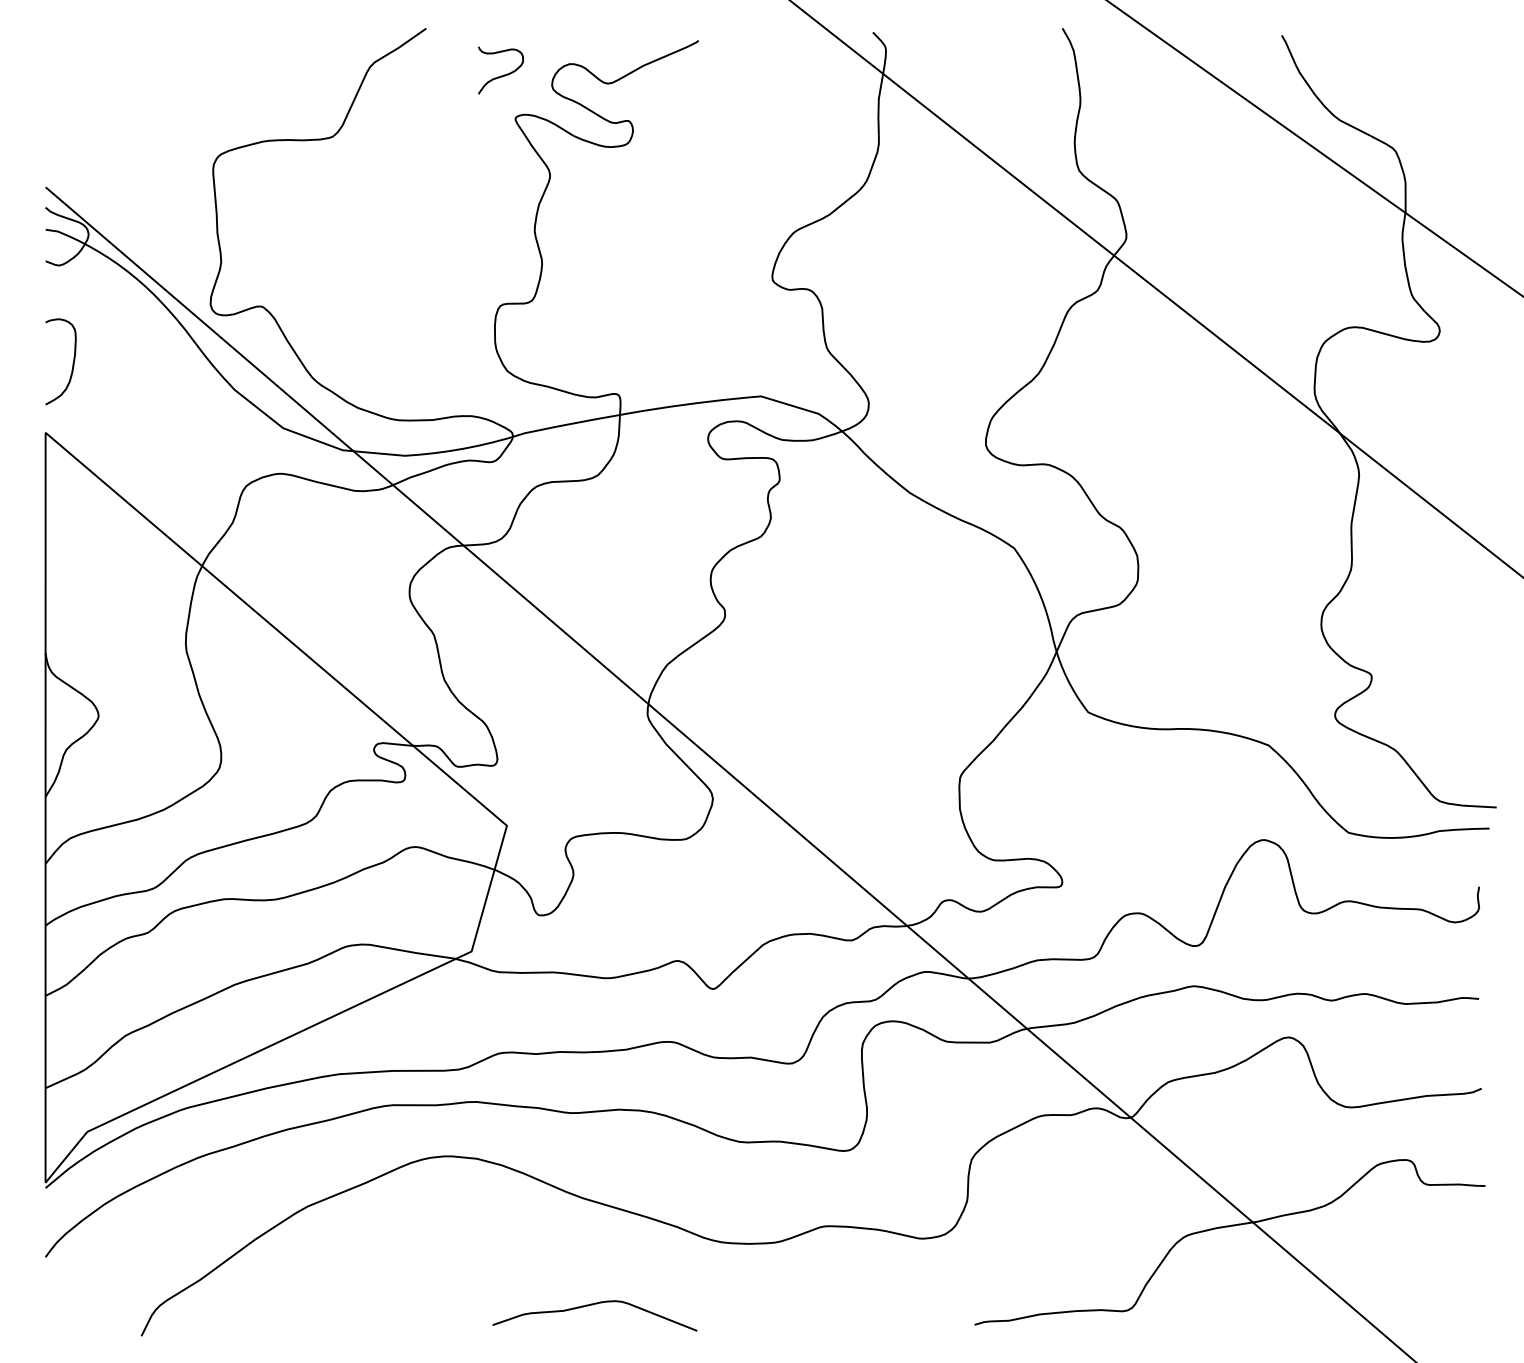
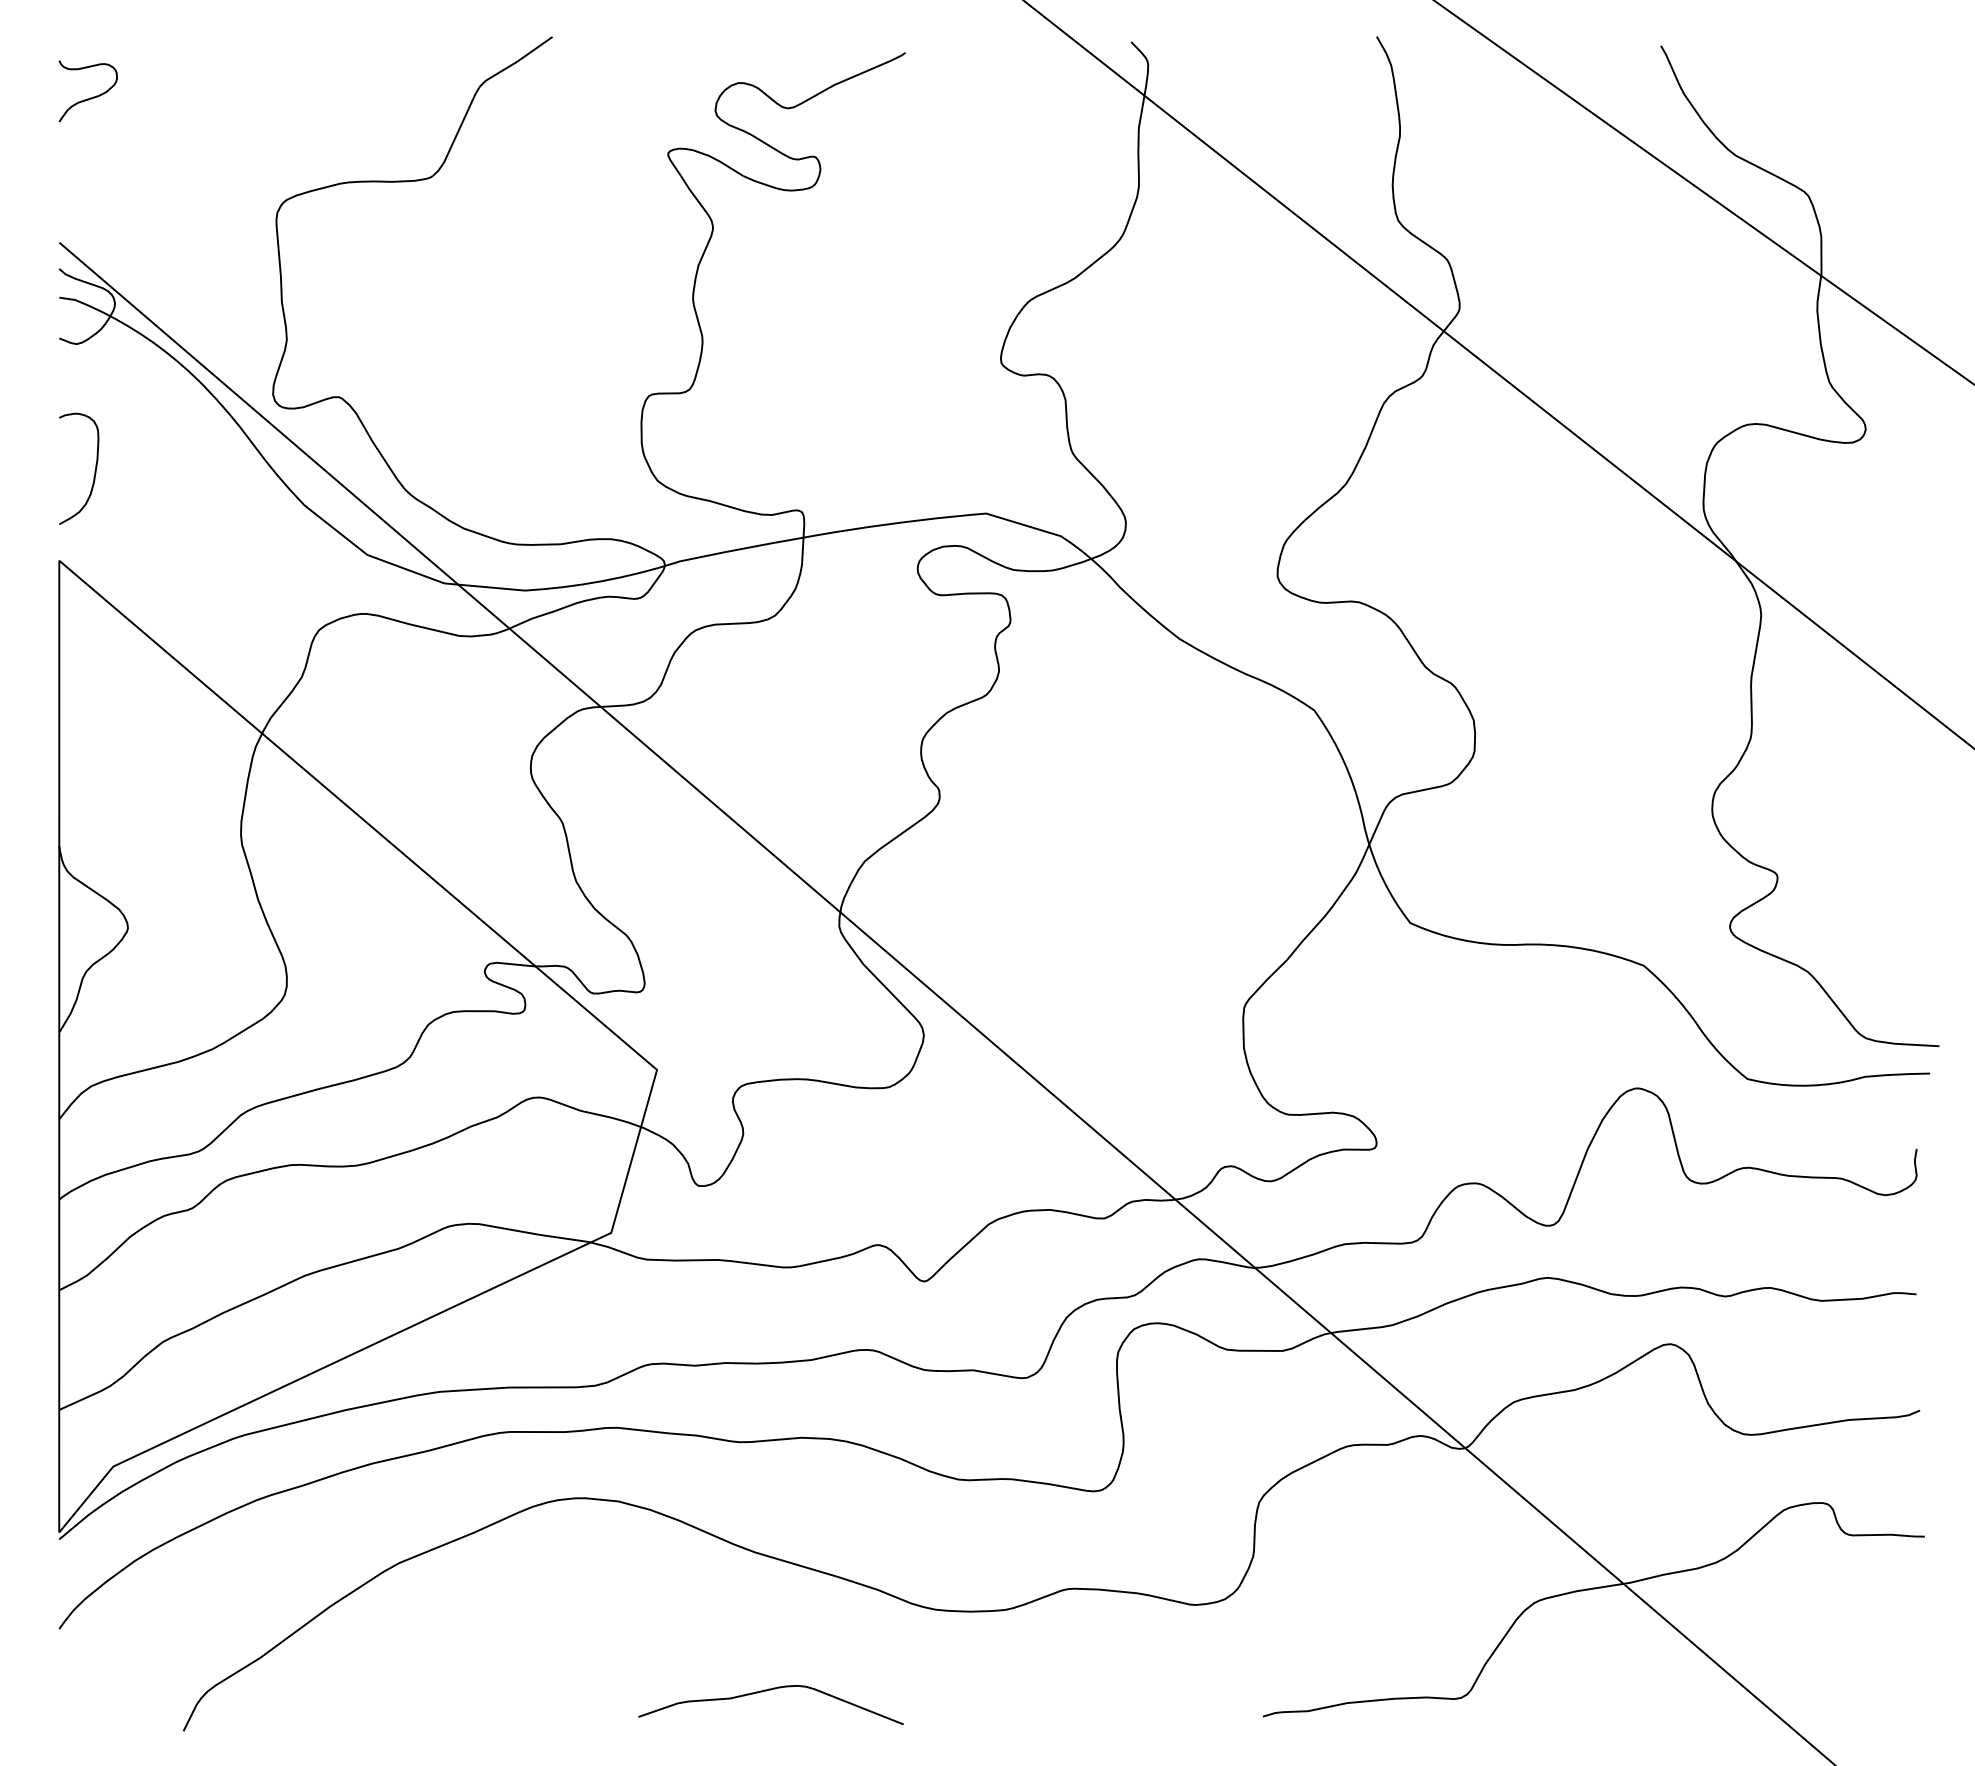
curve: (502, 75) -> (90, 97), moved

